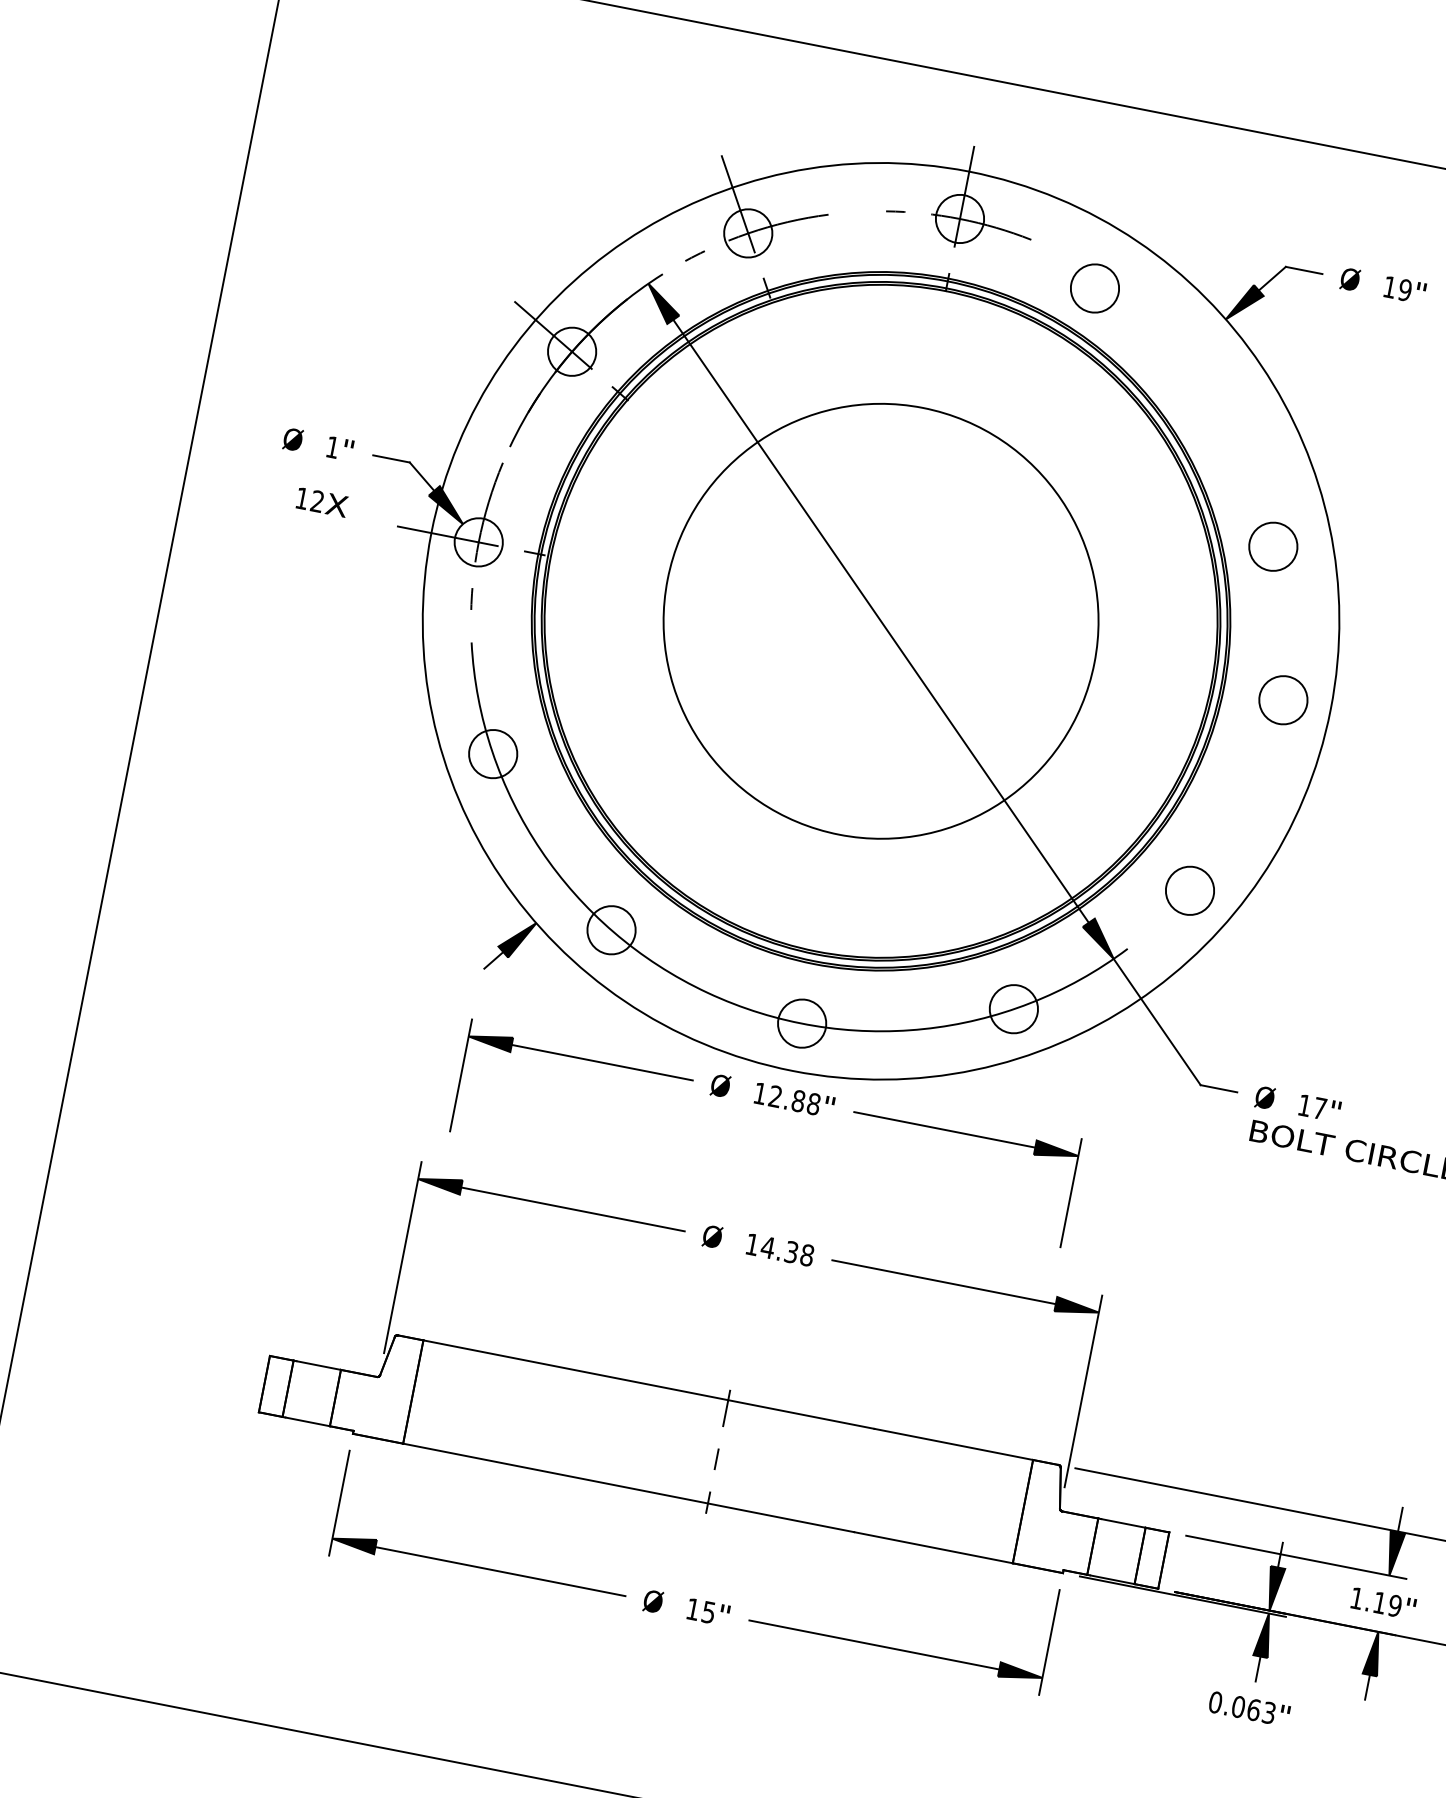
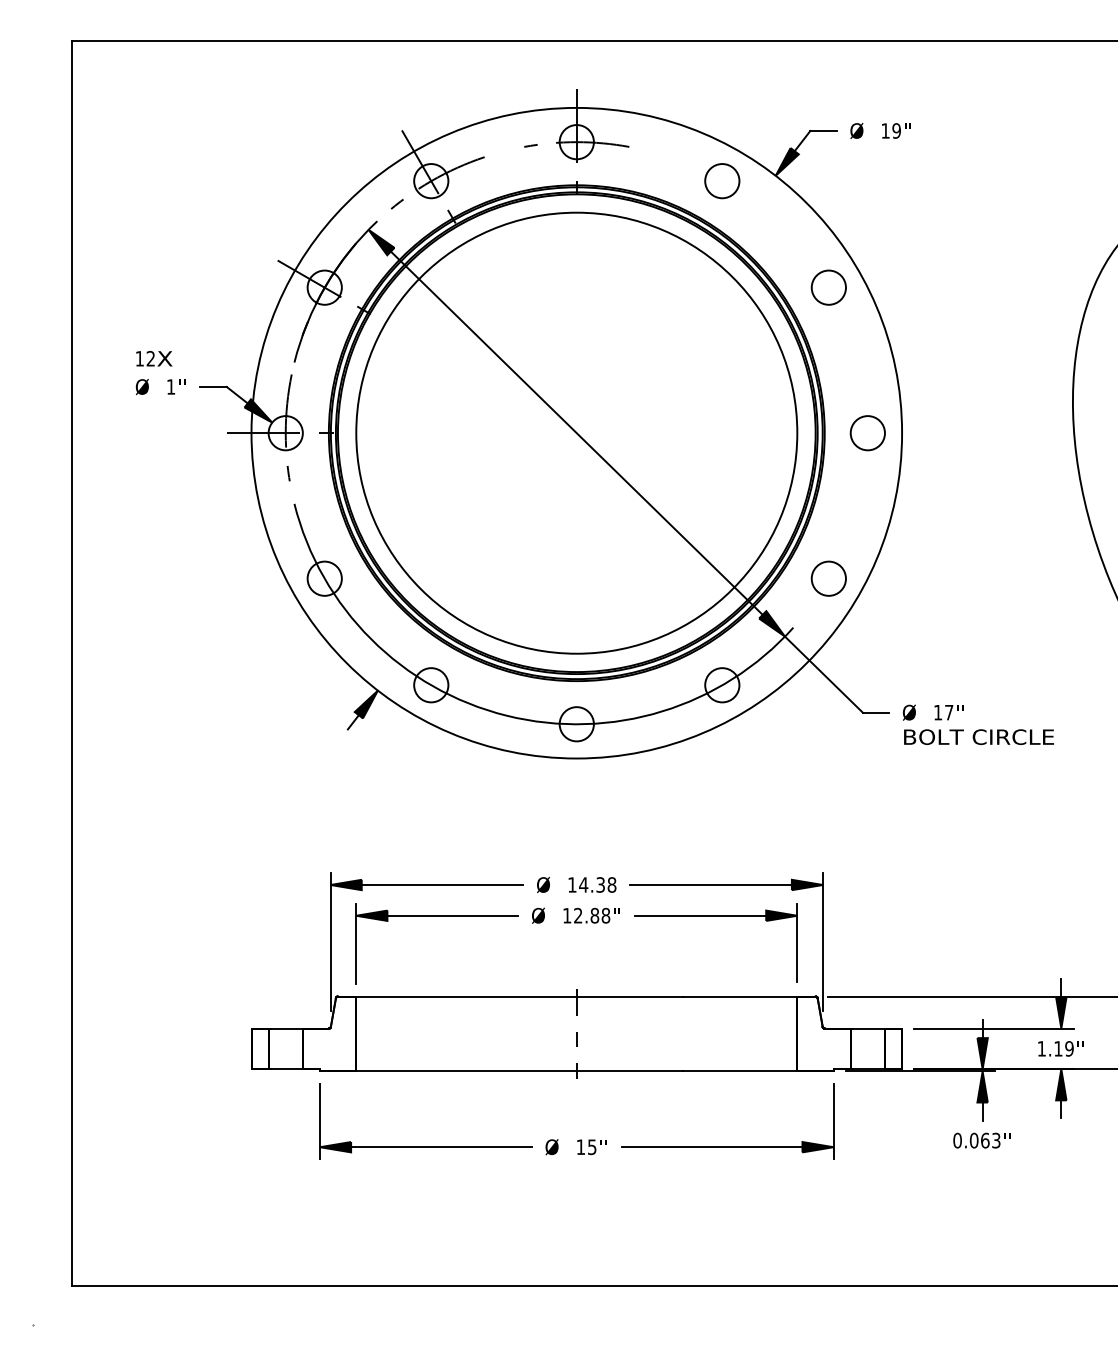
circle: (1095, 289) -> (722, 181), moved
text: (322, 502) -> (154, 358), moved
circle: (1272, 546) -> (828, 287), moved
circle: (880, 620) -> (576, 432), size x1.43
part: (771, 1106) -> (576, 923), moved

